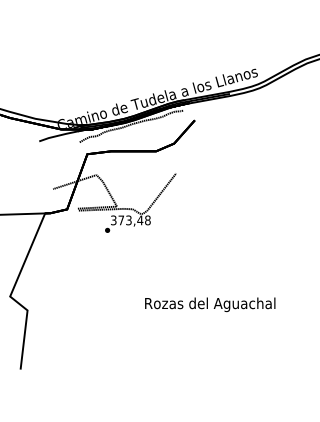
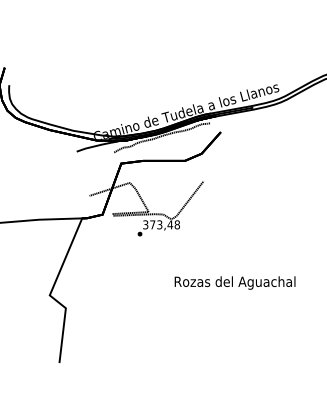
text: (209, 304) -> (234, 282), moved

